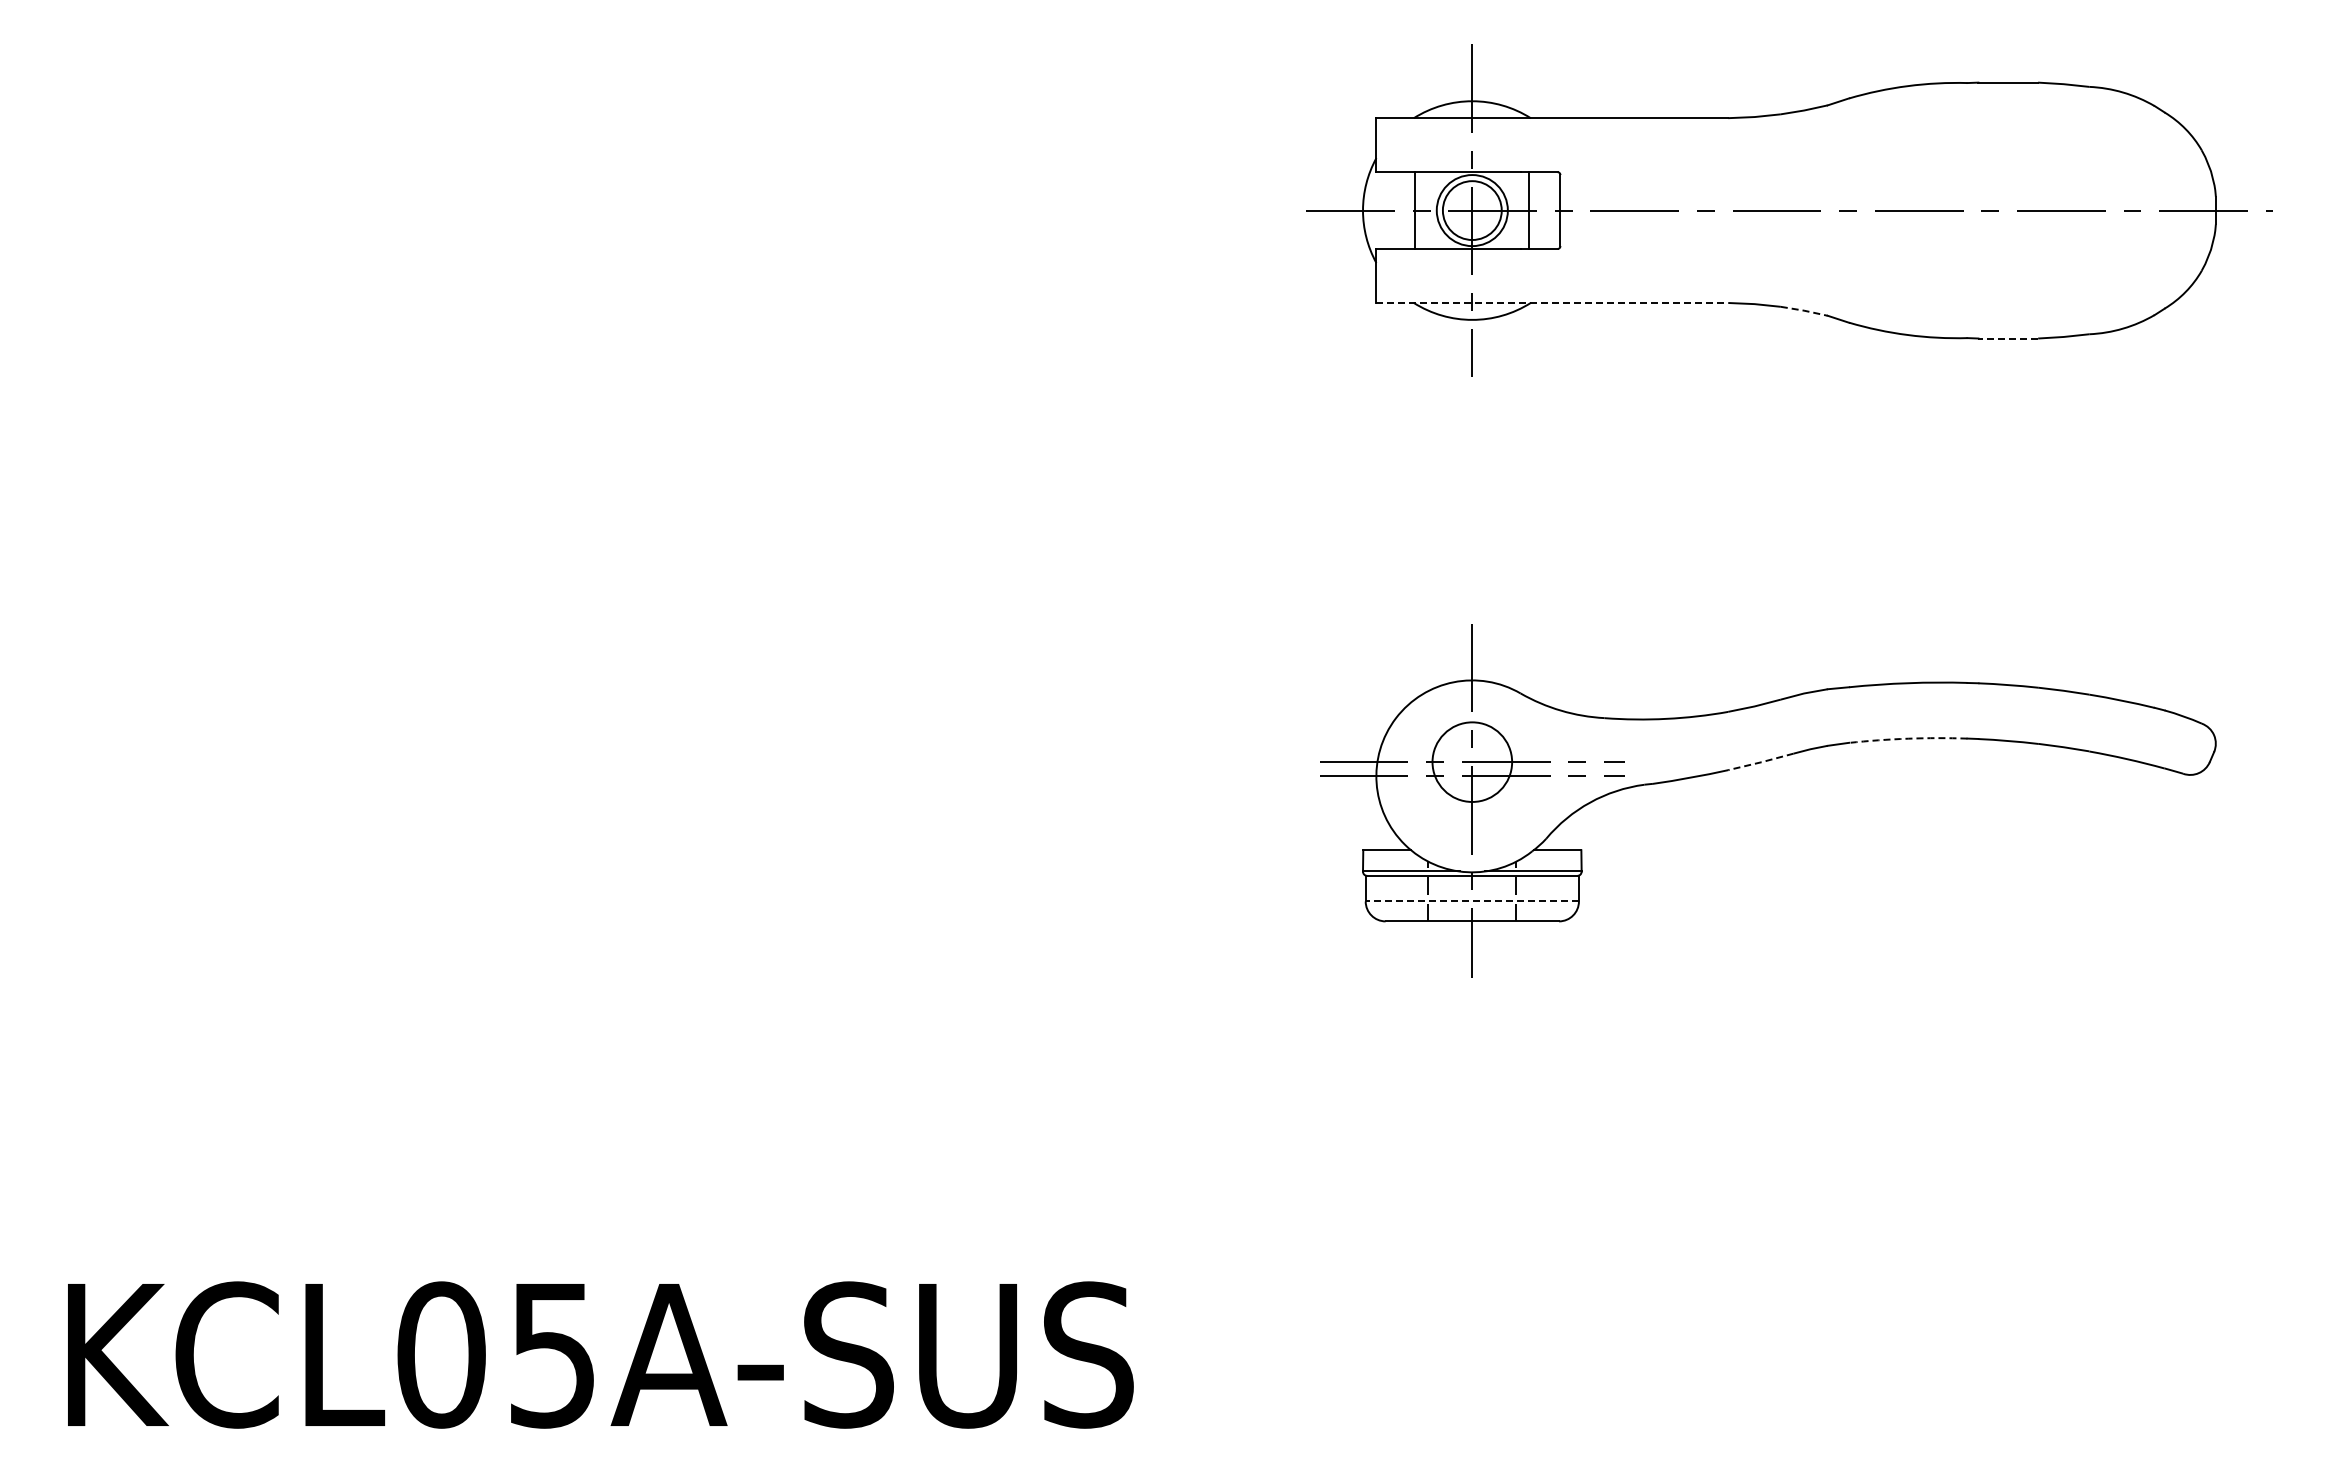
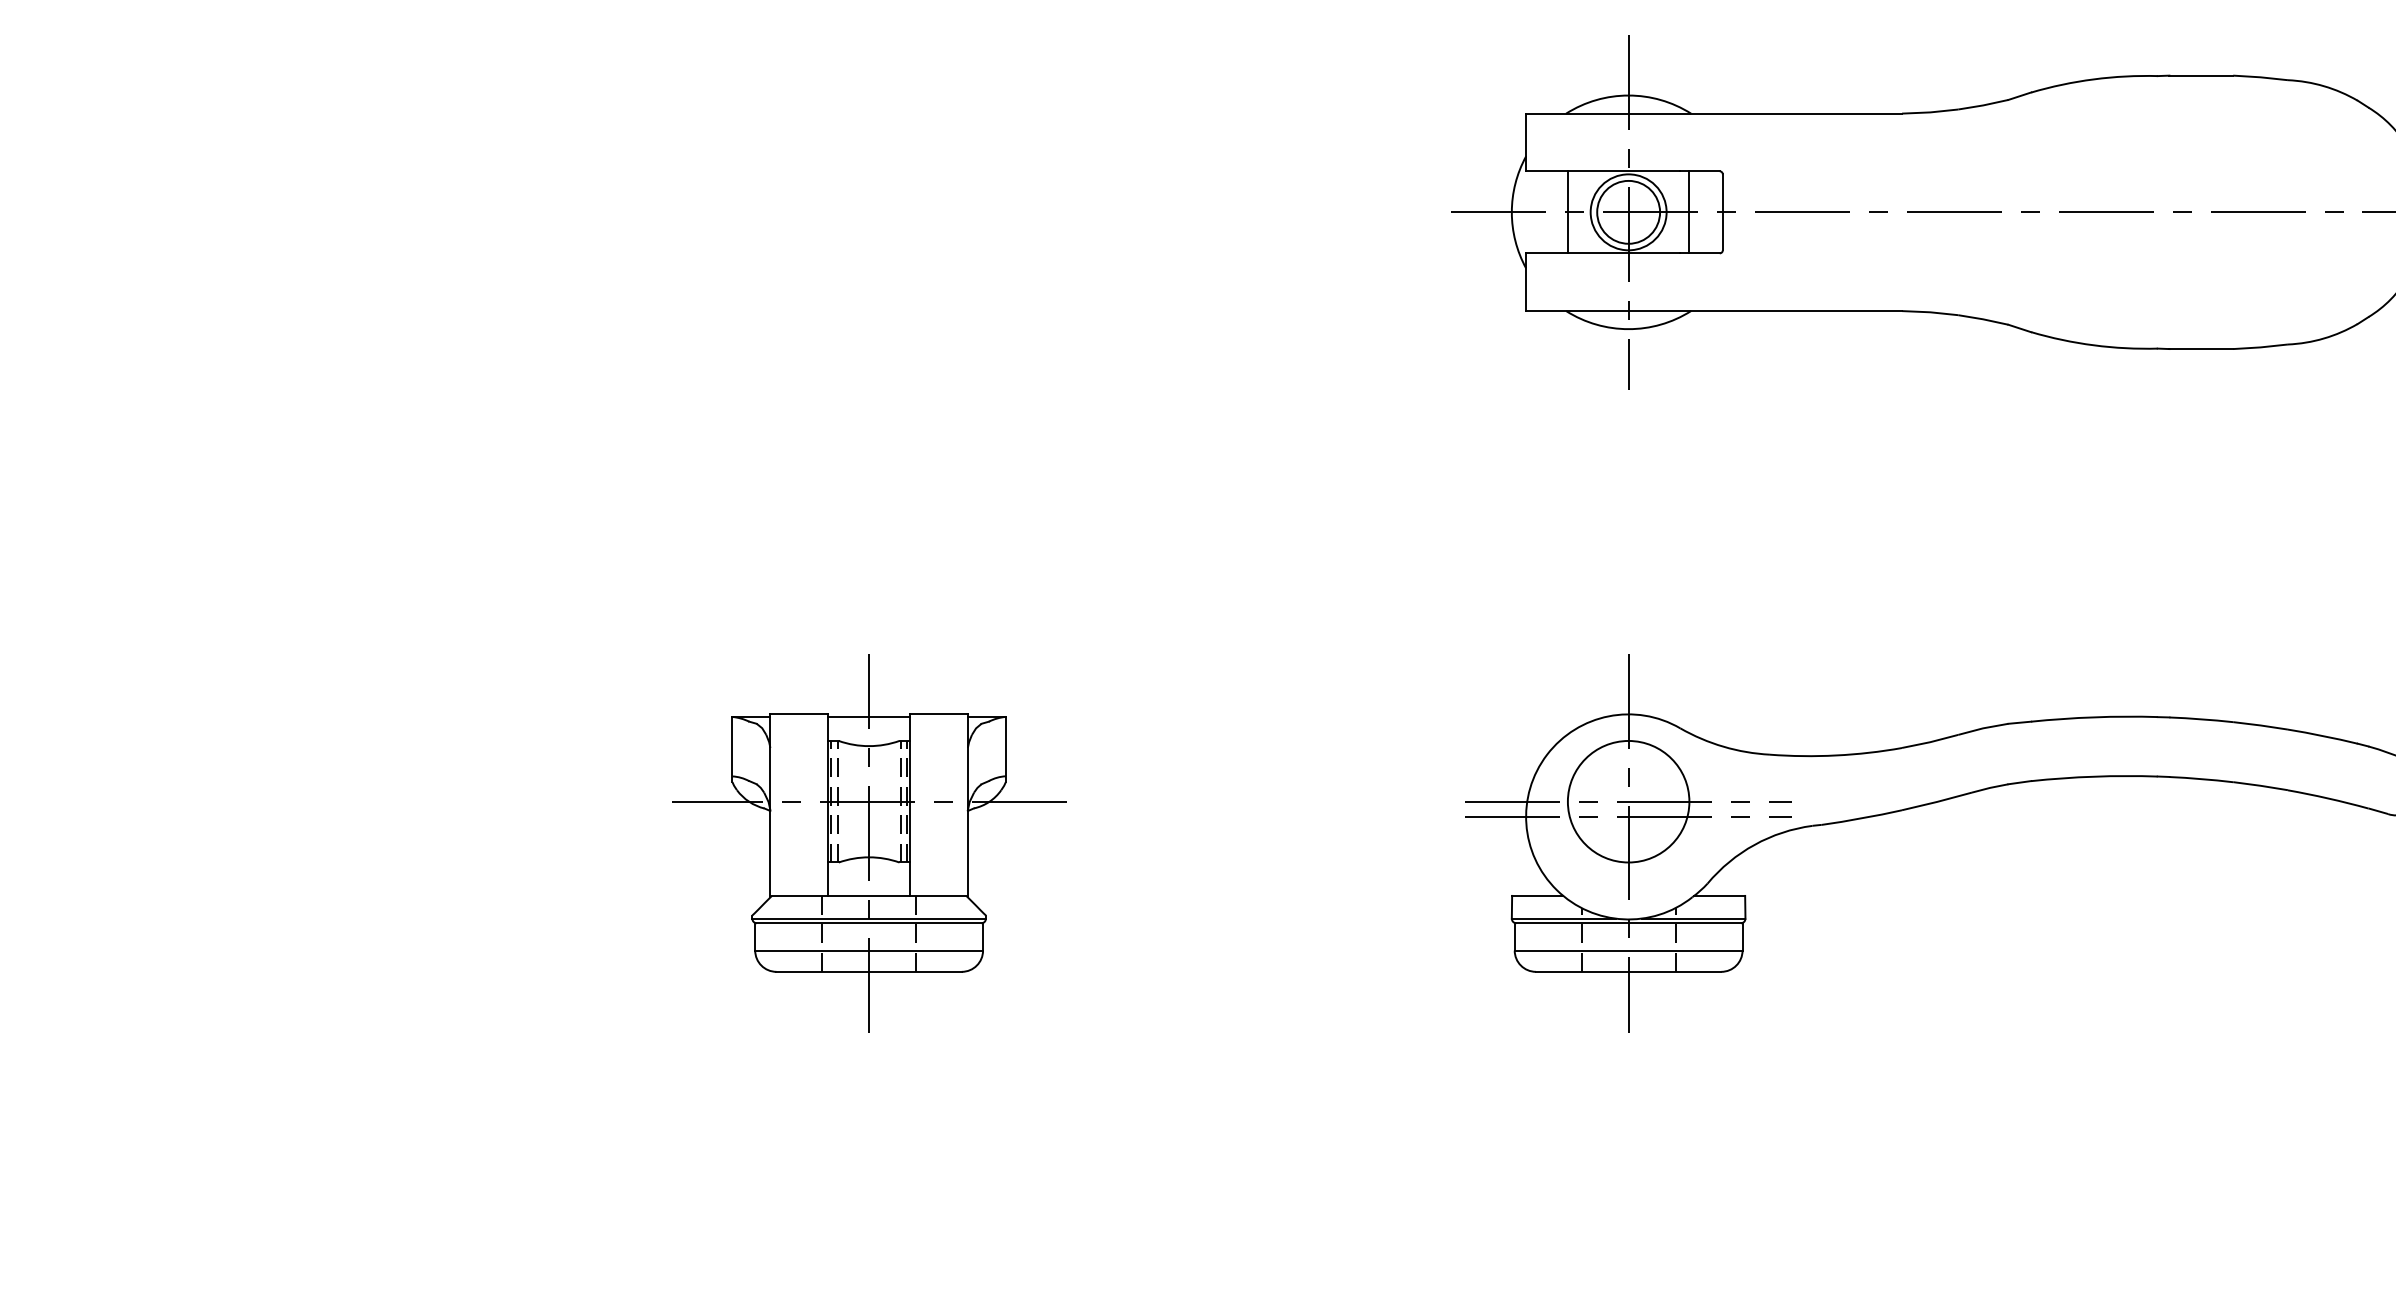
line: (1552, 302) -> (1714, 310), dashed -> solid
line: (1803, 310) -> (1982, 319), dashed -> solid
line: (2008, 338) -> (2201, 349), dashed -> solid
arc: (1908, 738) -> (2094, 776), dashed -> solid
circle: (1472, 762) -> (1628, 802), size x1.43
line: (1761, 762) -> (1937, 802), dashed -> solid
part: (761, 800) -> (869, 842), added
line: (1472, 901) -> (1628, 950), dashed -> solid

